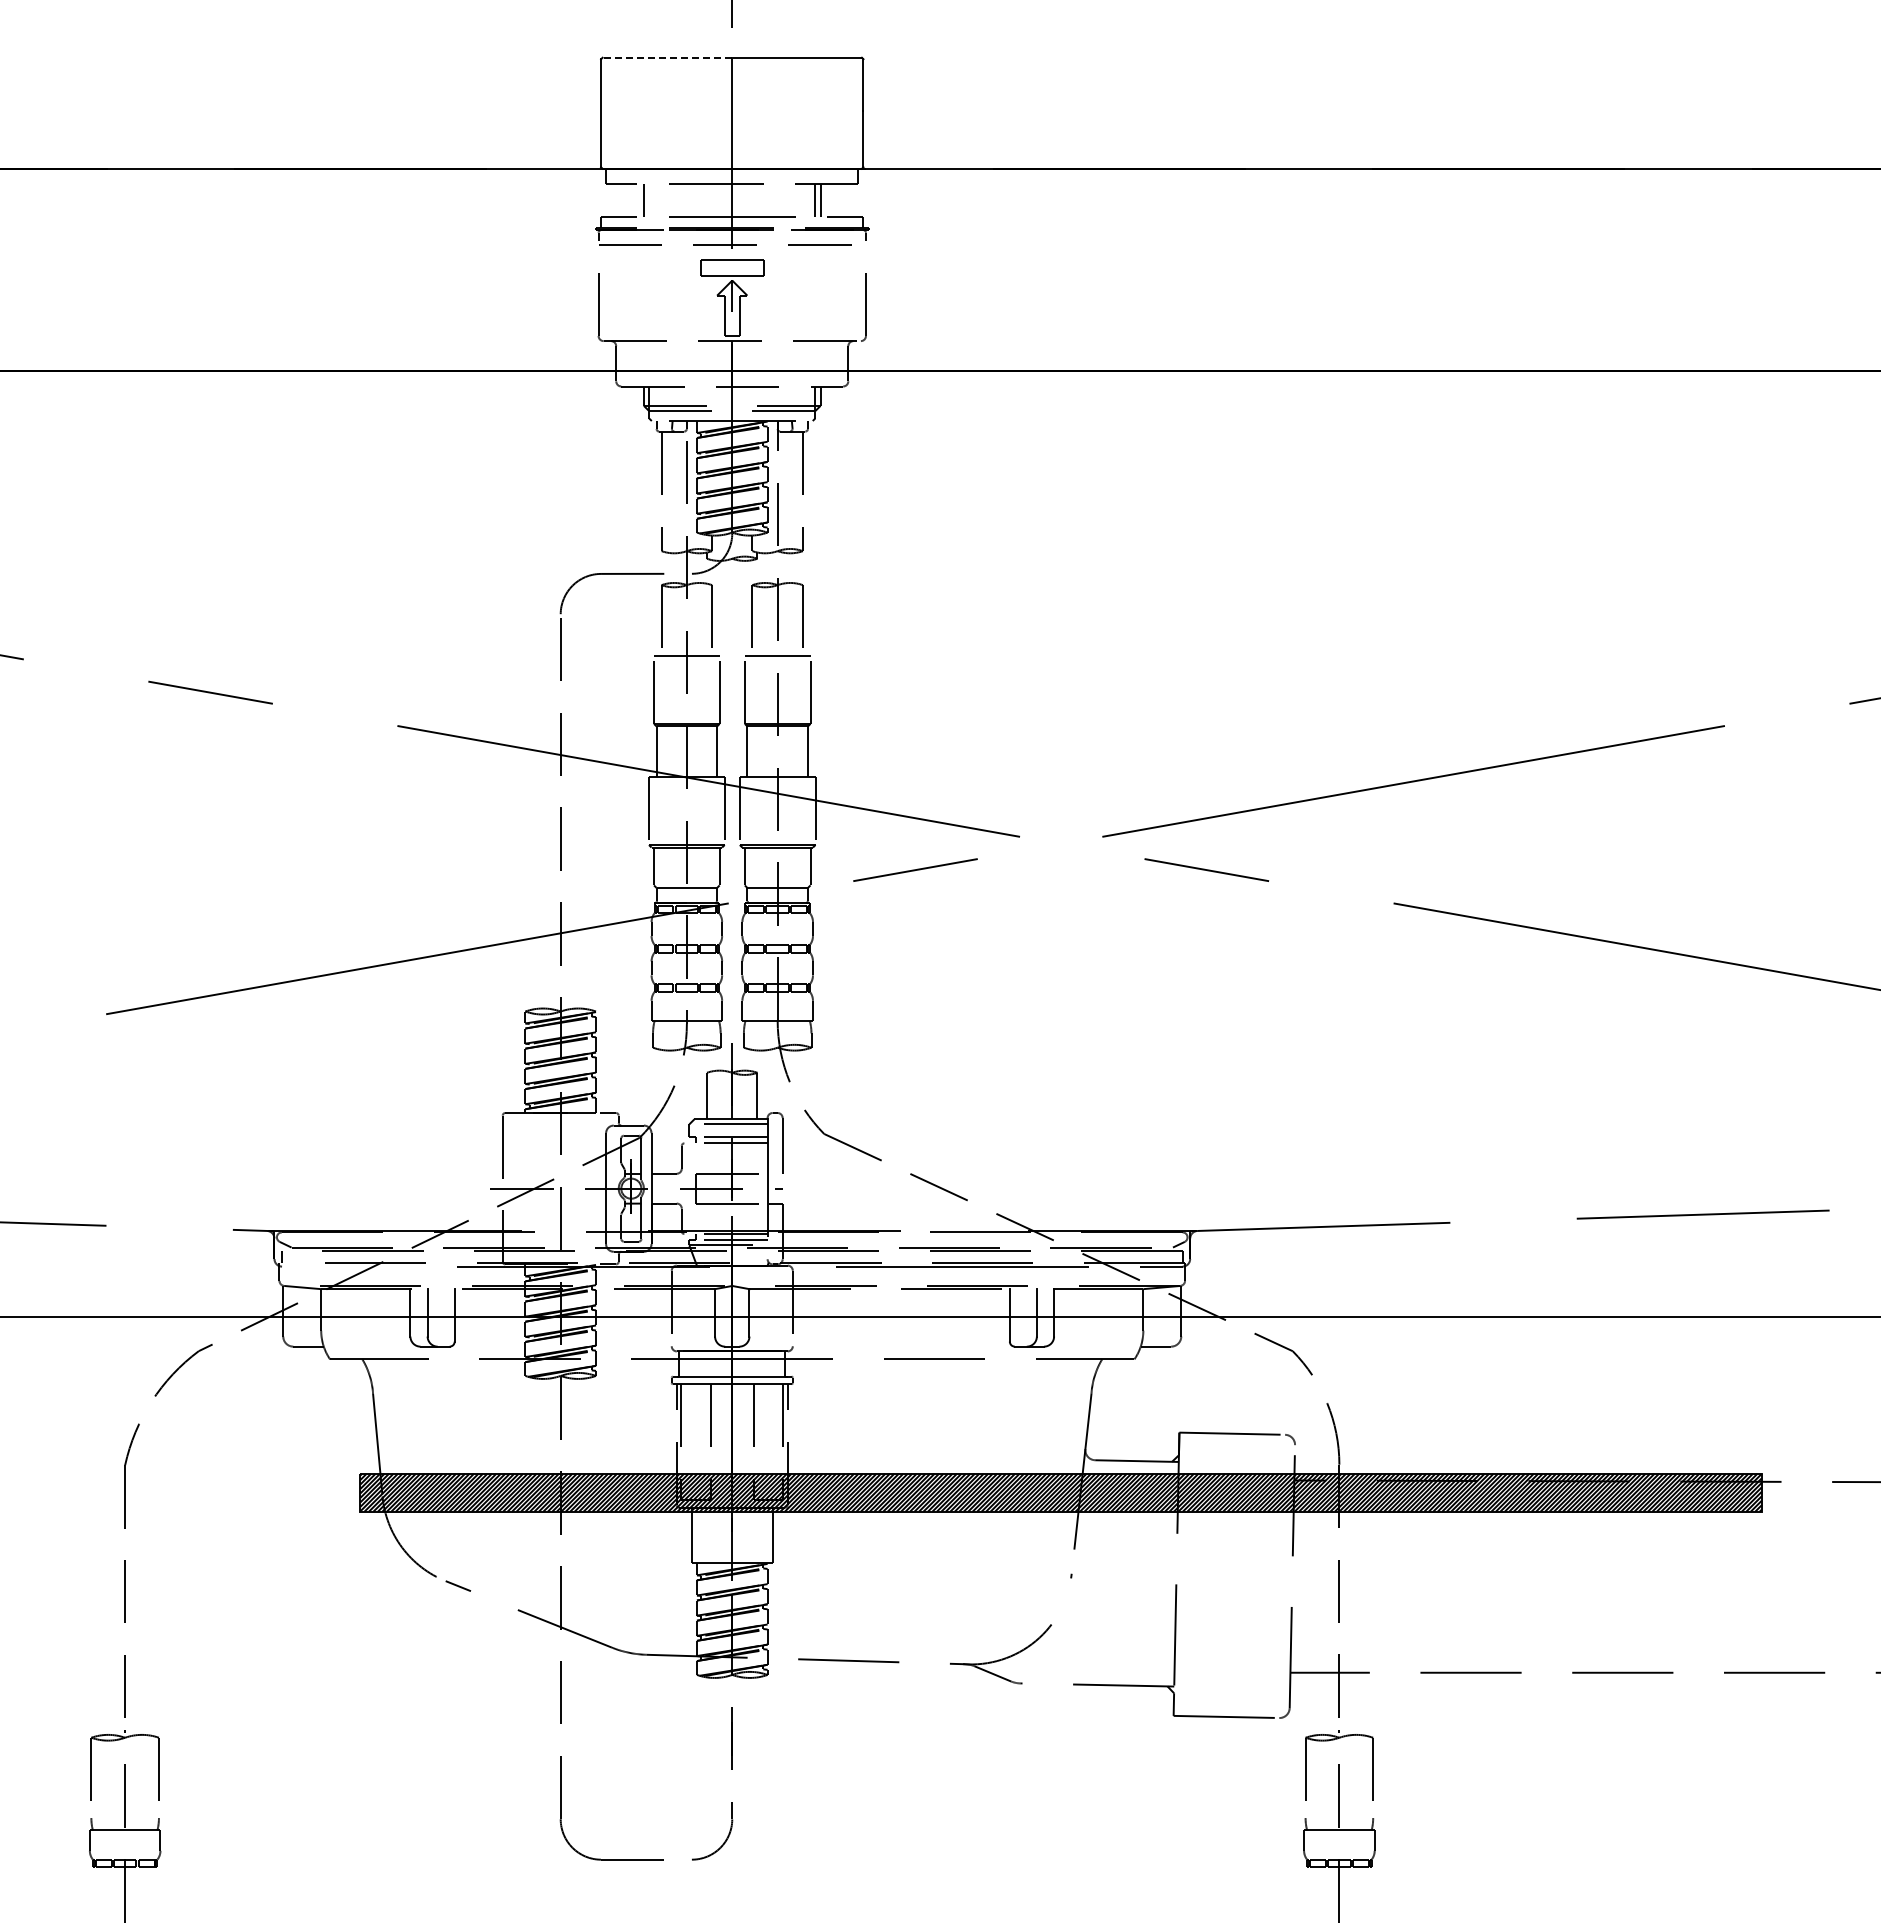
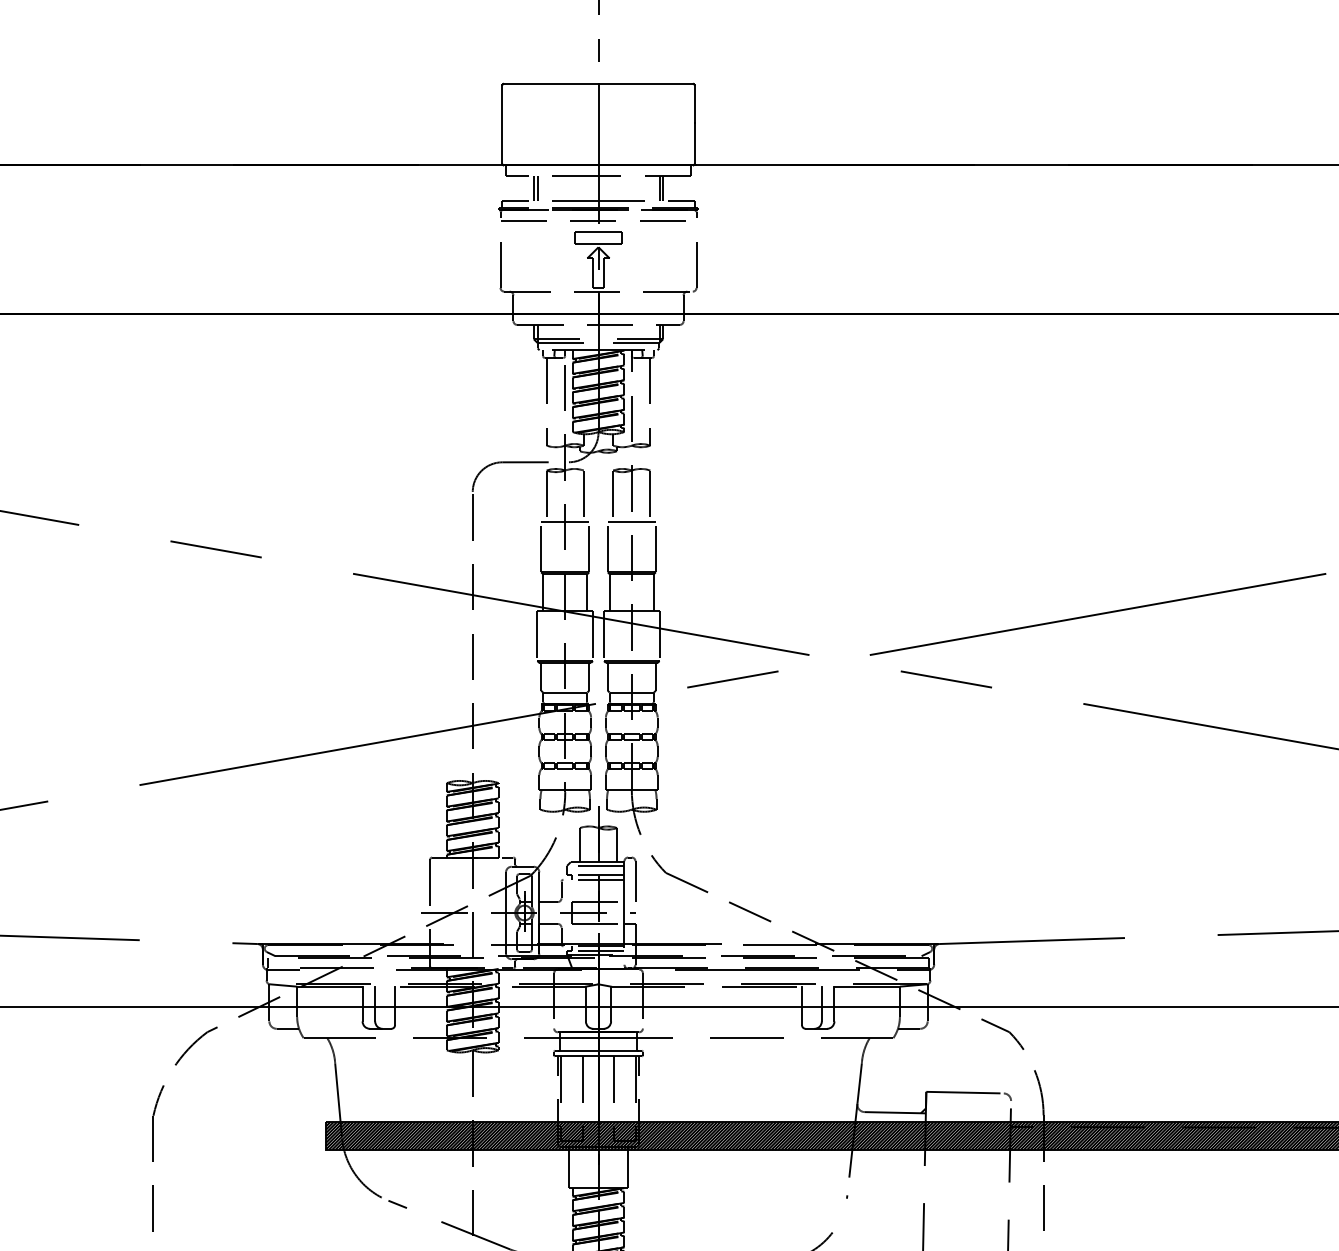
line: (667, 57) -> (551, 83), dashed -> solid
line: (649, 200) -> (537, 188), added
line: (303, 1266) -> (284, 970), added

